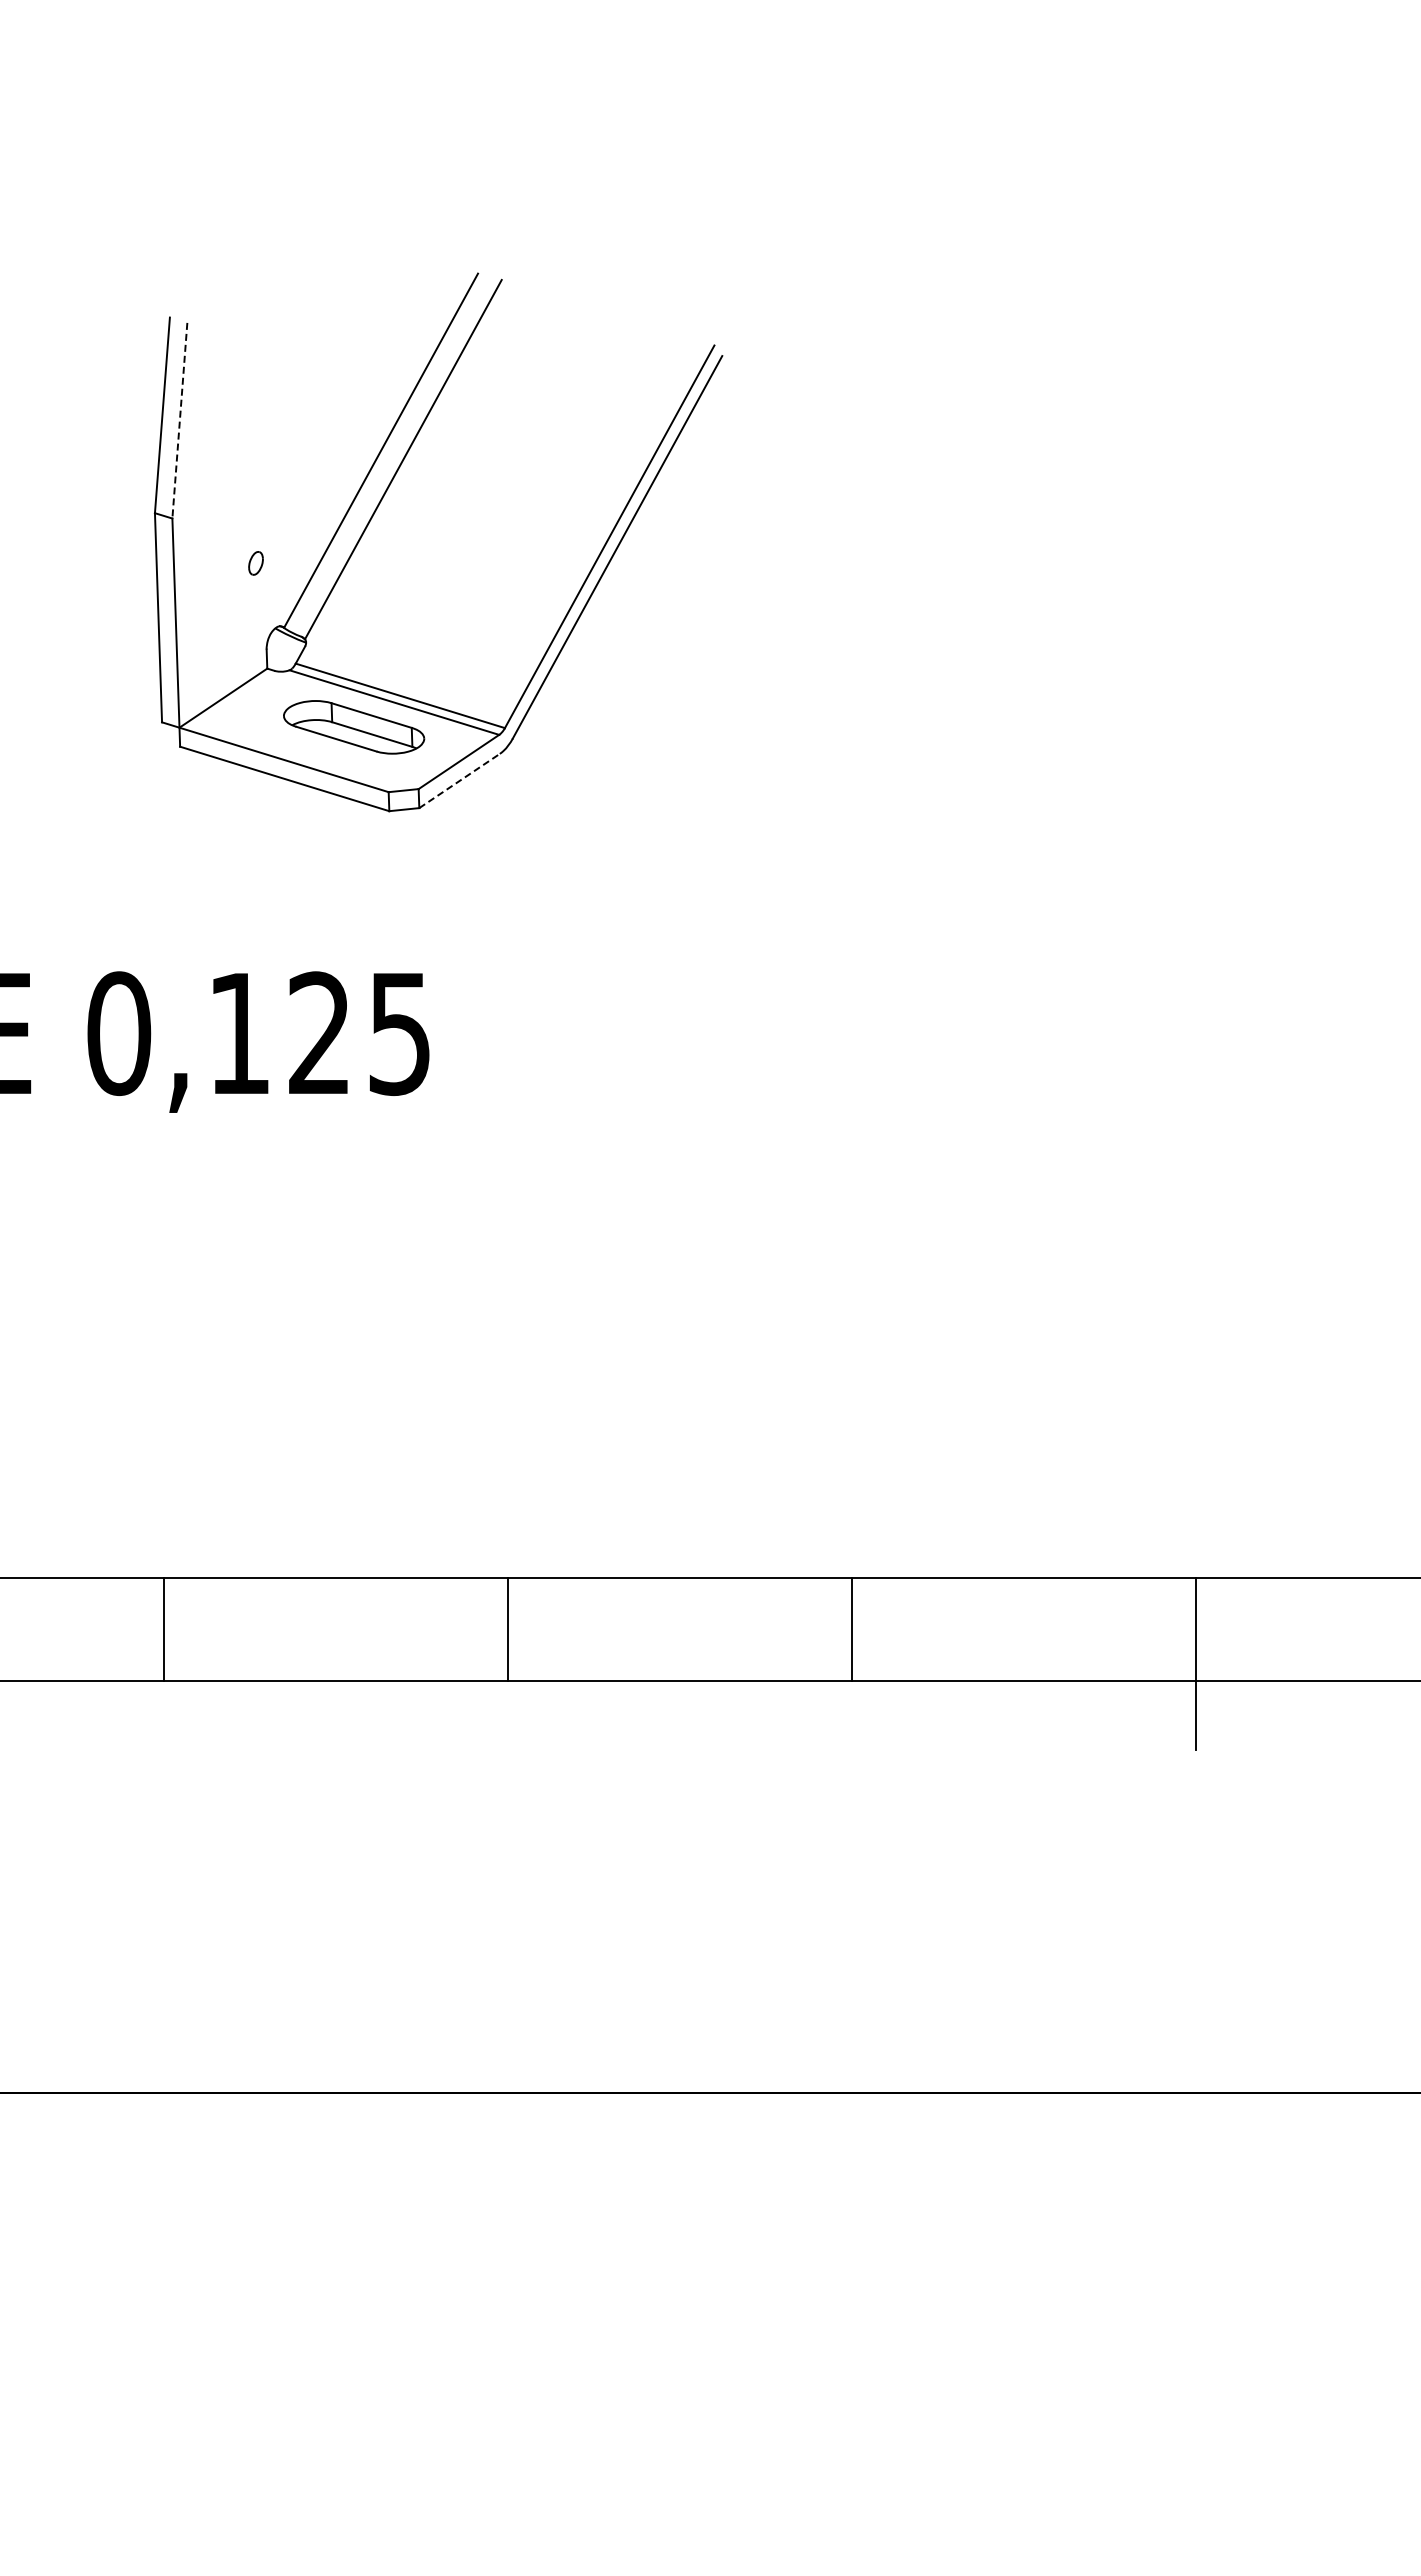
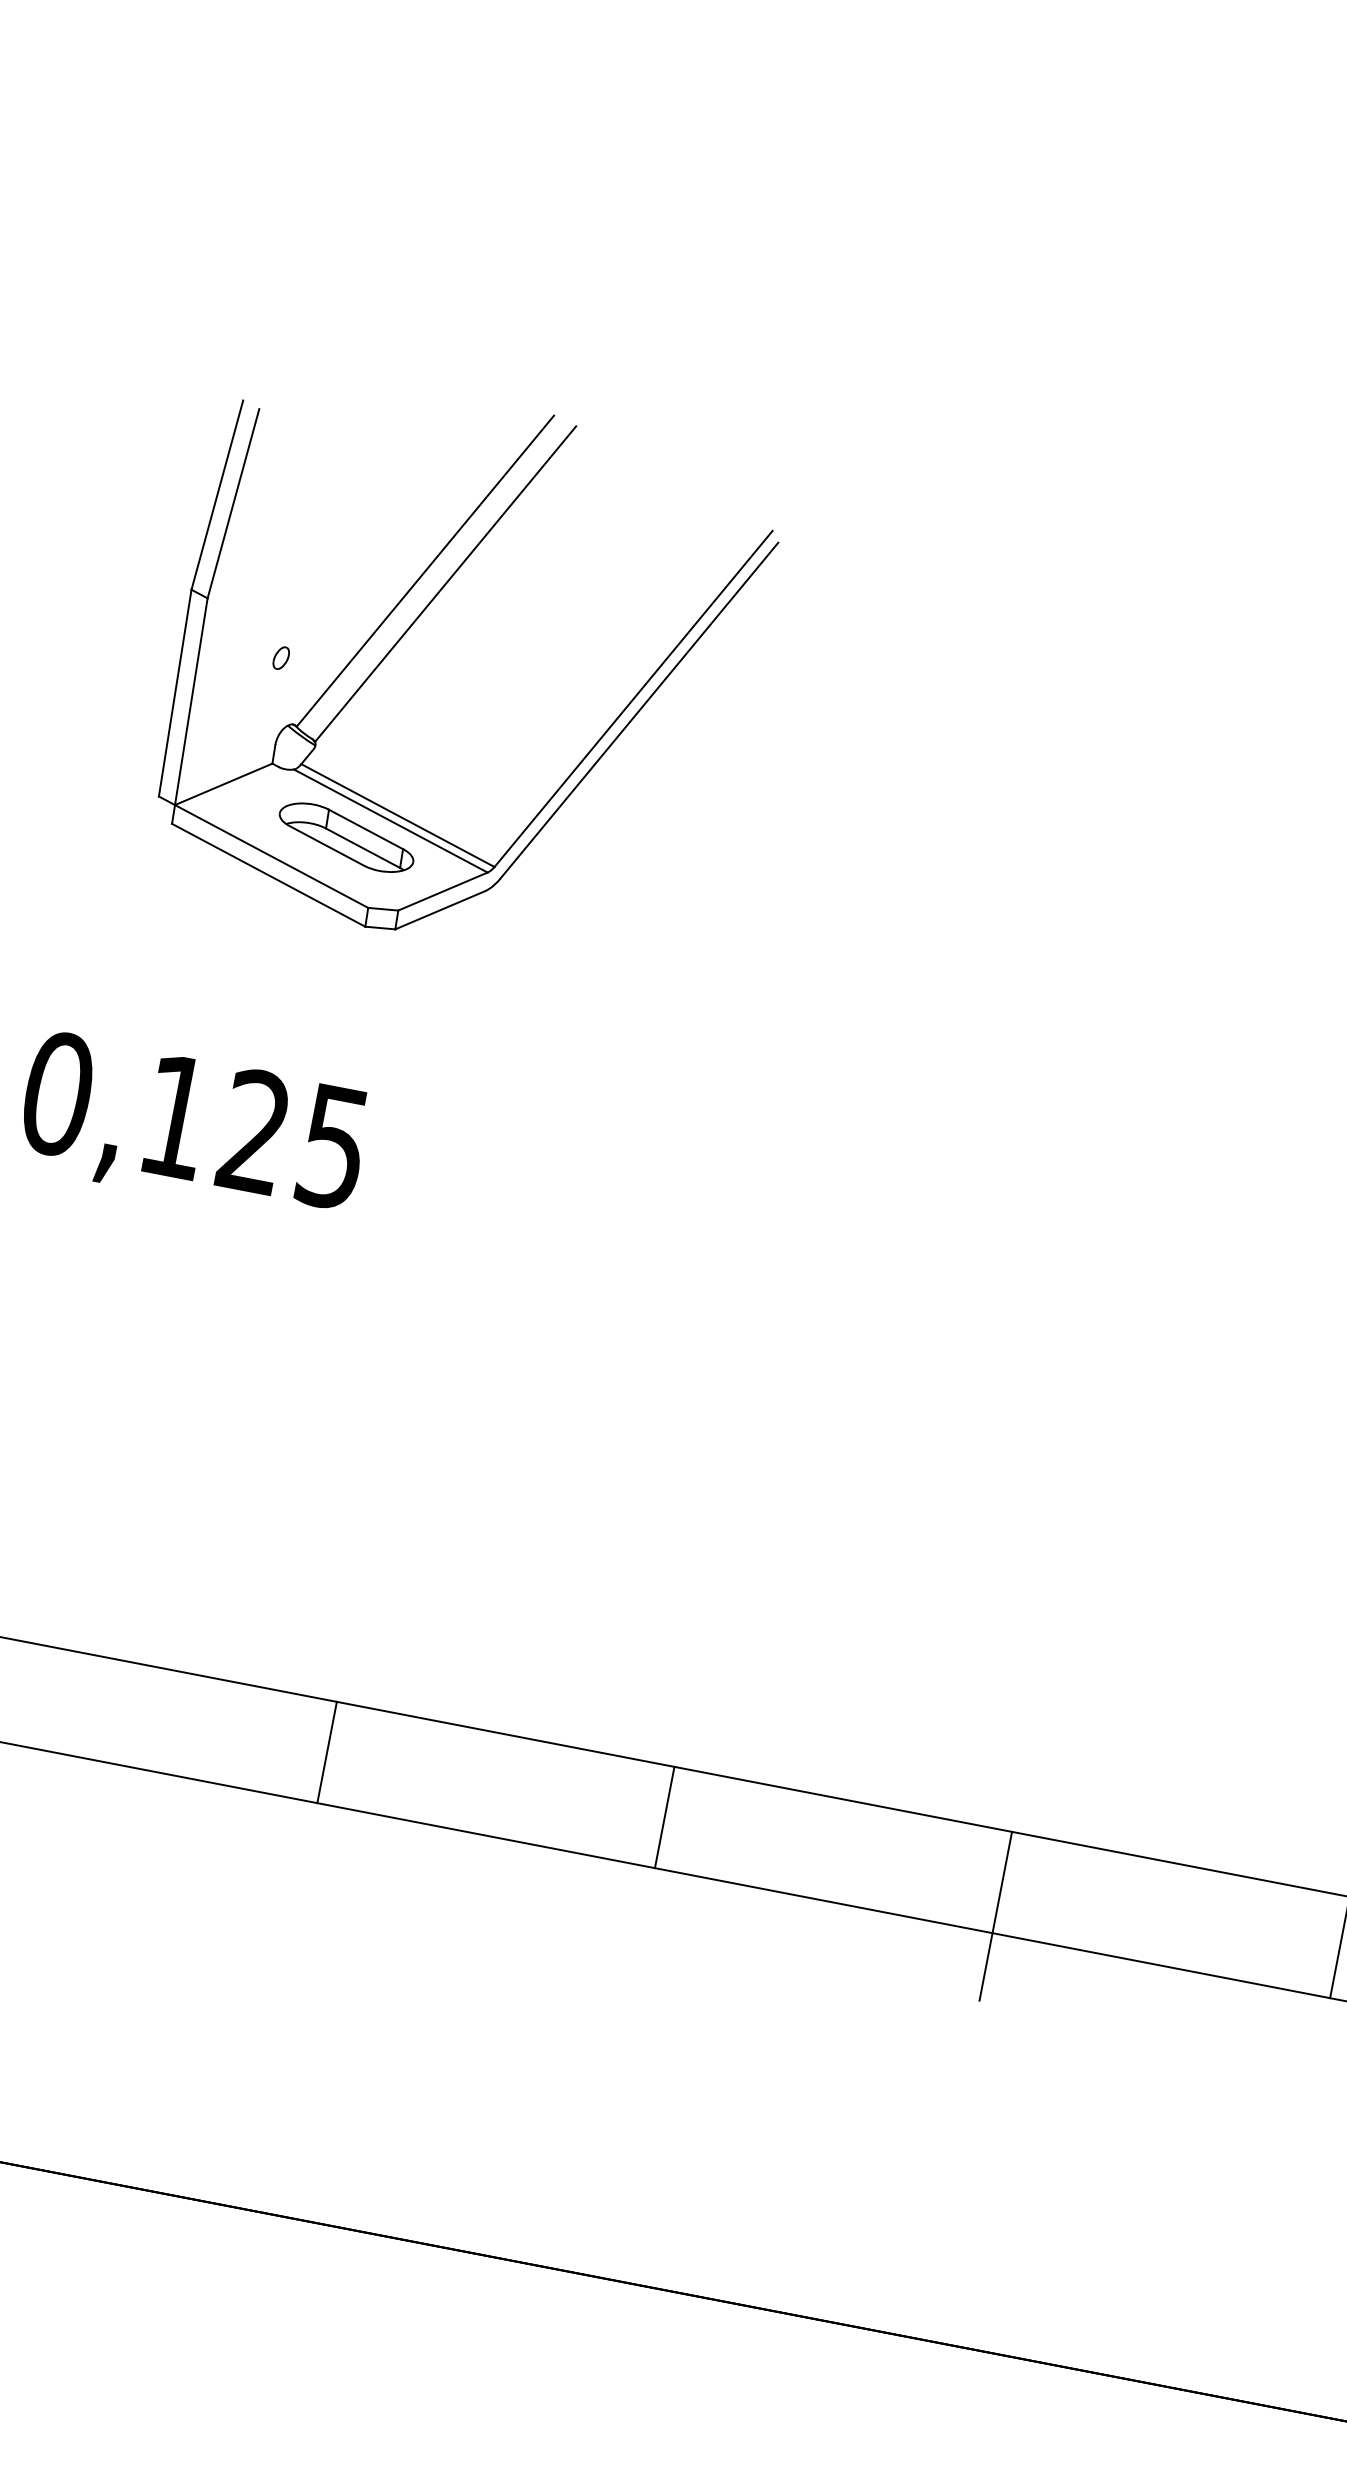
line: (179, 421) -> (232, 504), dashed -> solid
line: (459, 781) -> (439, 910), dashed -> solid

